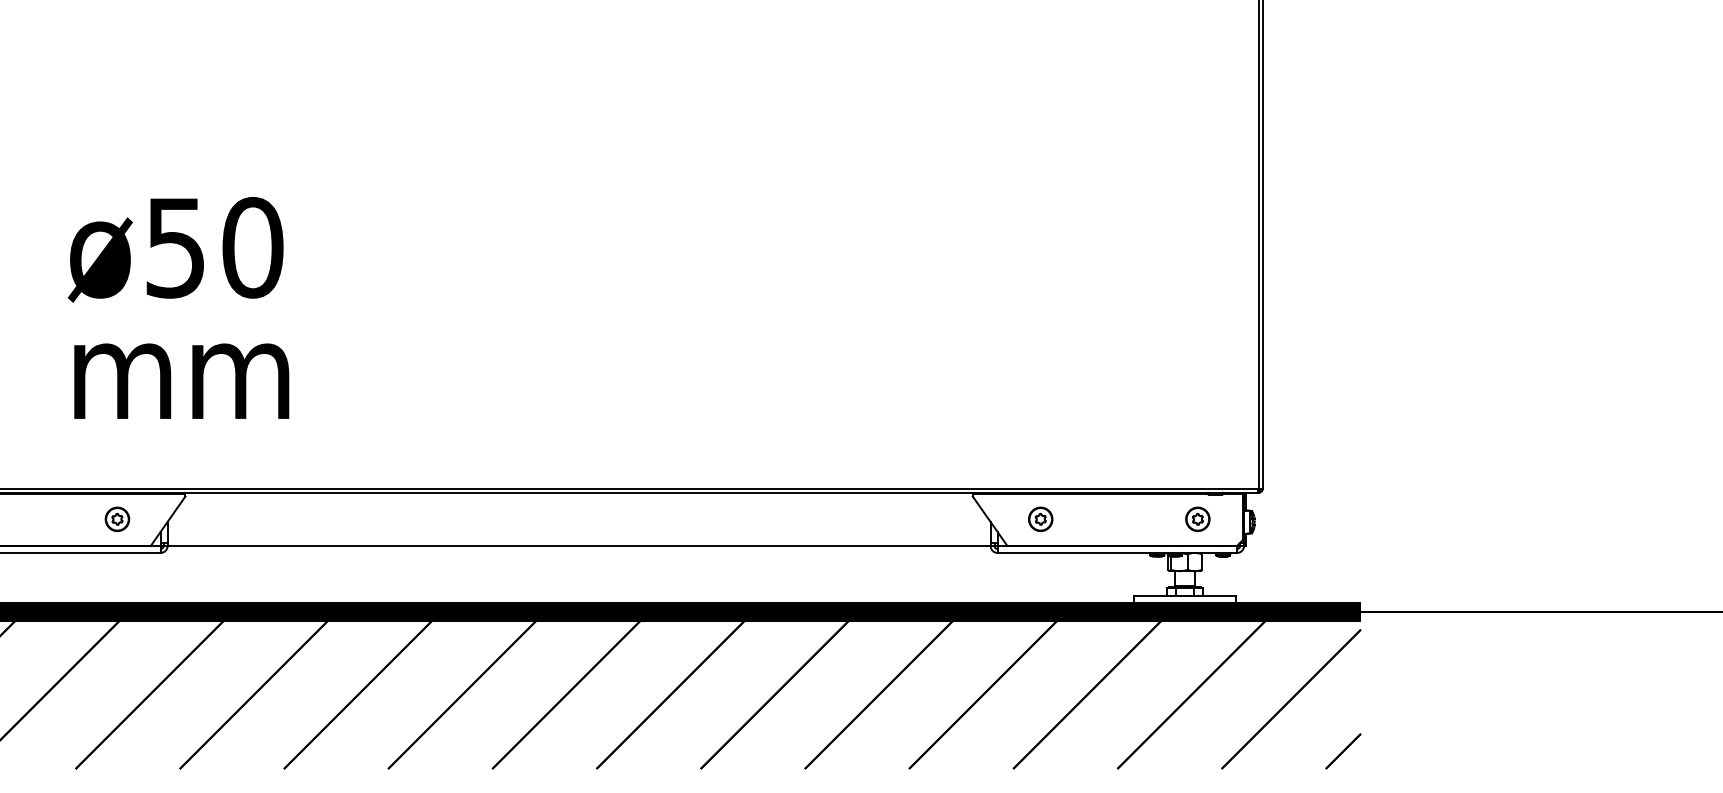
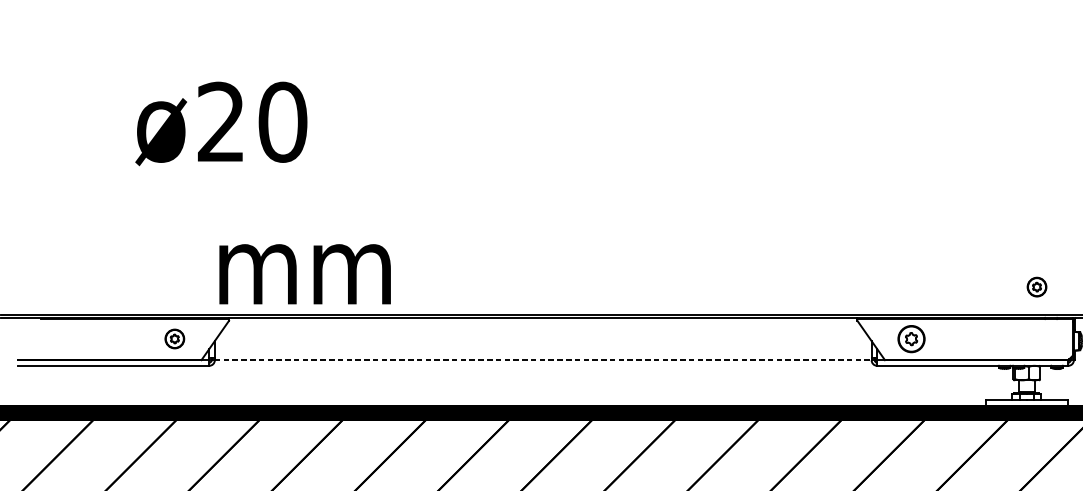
text: (174, 247) -> (220, 122), ø50 -> ø20
text: (181, 380) -> (304, 273), moved
part: (1040, 518) -> (911, 338), size x1.4
part: (1197, 518) -> (1036, 286), moved
line: (579, 545) -> (543, 359), solid -> dashed

